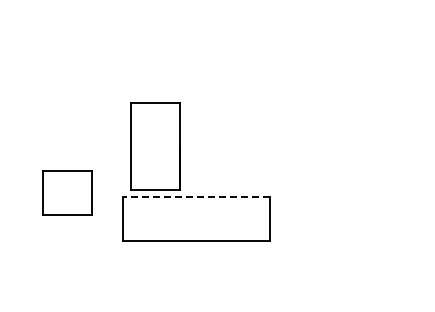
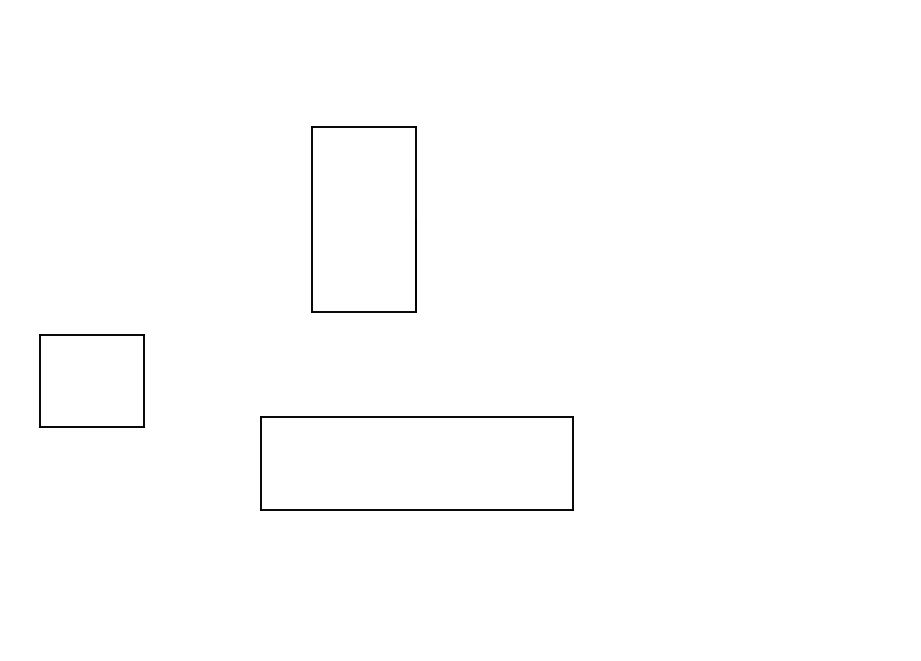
part: (155, 146) -> (363, 219), moved
part: (67, 192) -> (92, 380), moved
line: (196, 196) -> (416, 416), dashed -> solid

